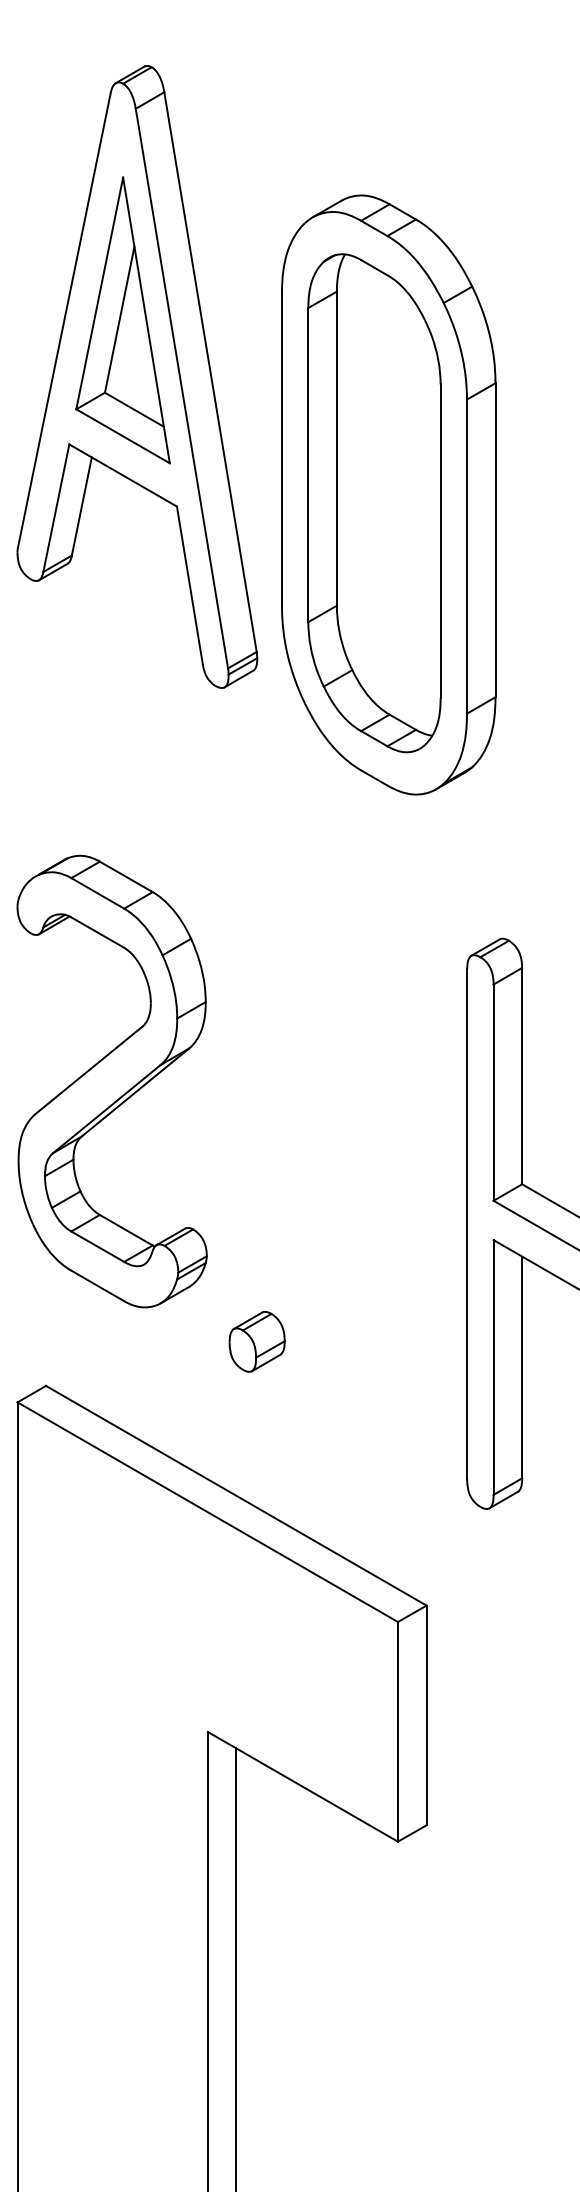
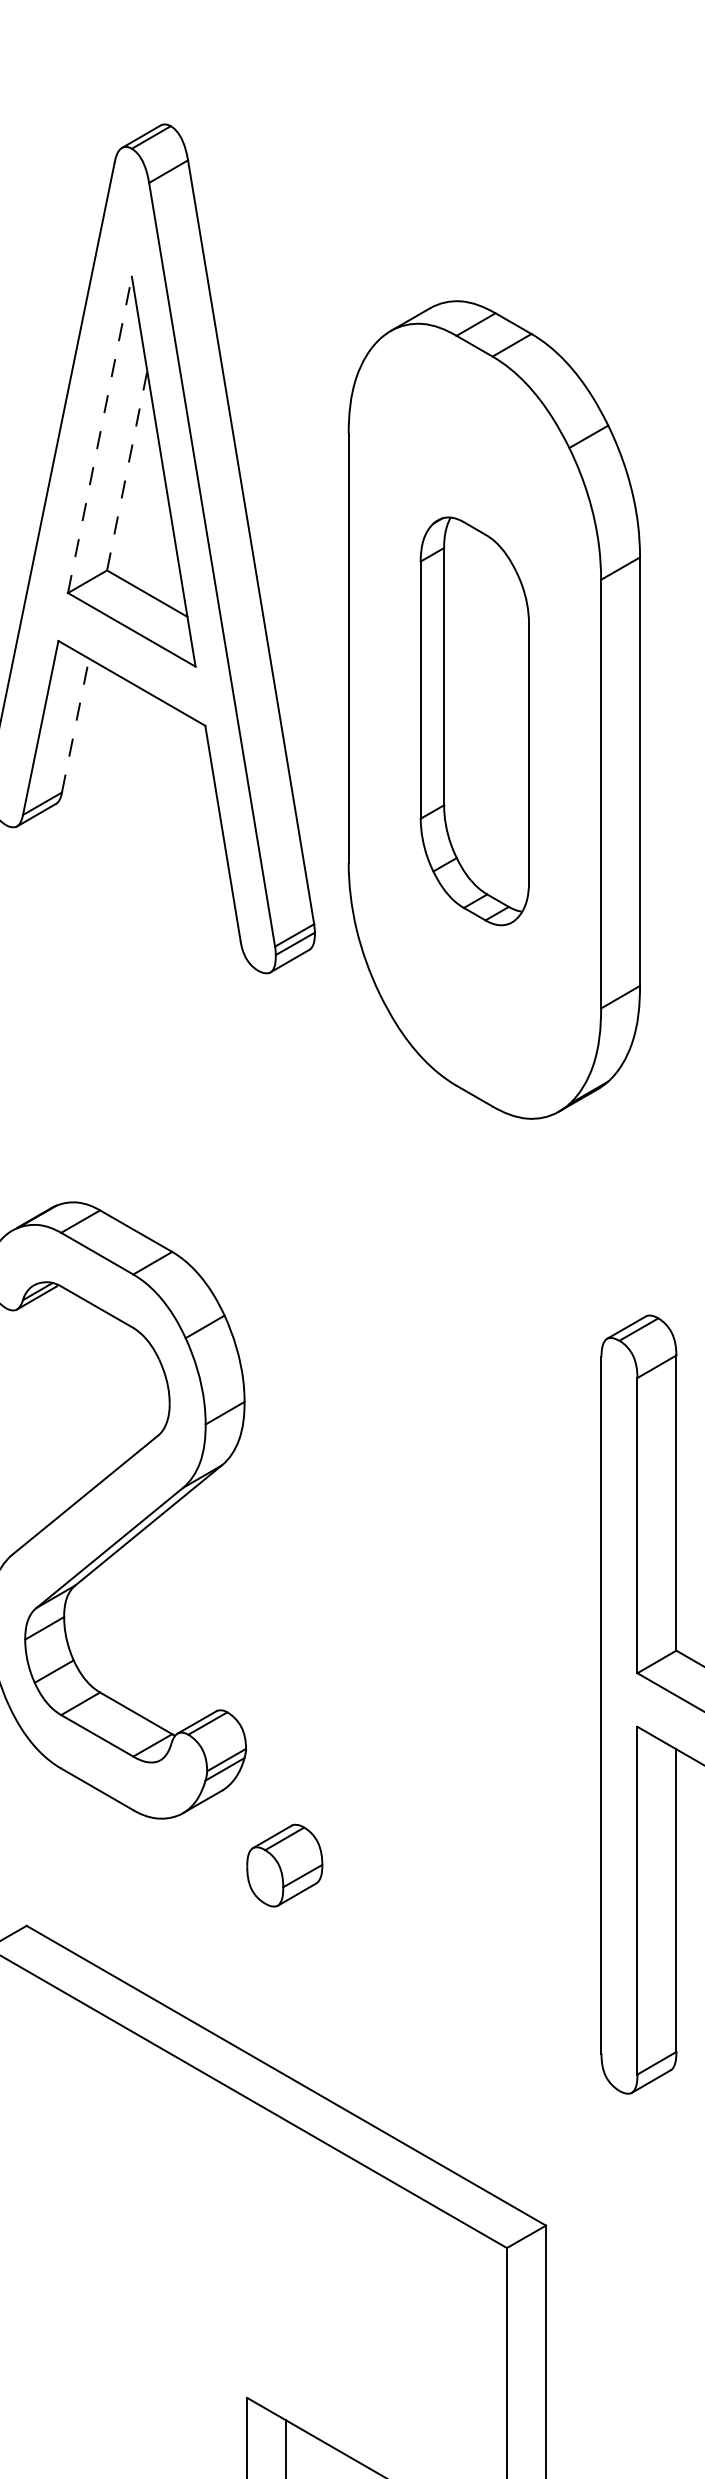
line: (99, 292) -> (99, 433), solid -> dashed
line: (119, 319) -> (126, 470), solid -> dashed
part: (374, 503) -> (474, 721), size x0.6
line: (81, 506) -> (75, 725), solid -> dashed
part: (256, 1341) -> (283, 1865), moved

